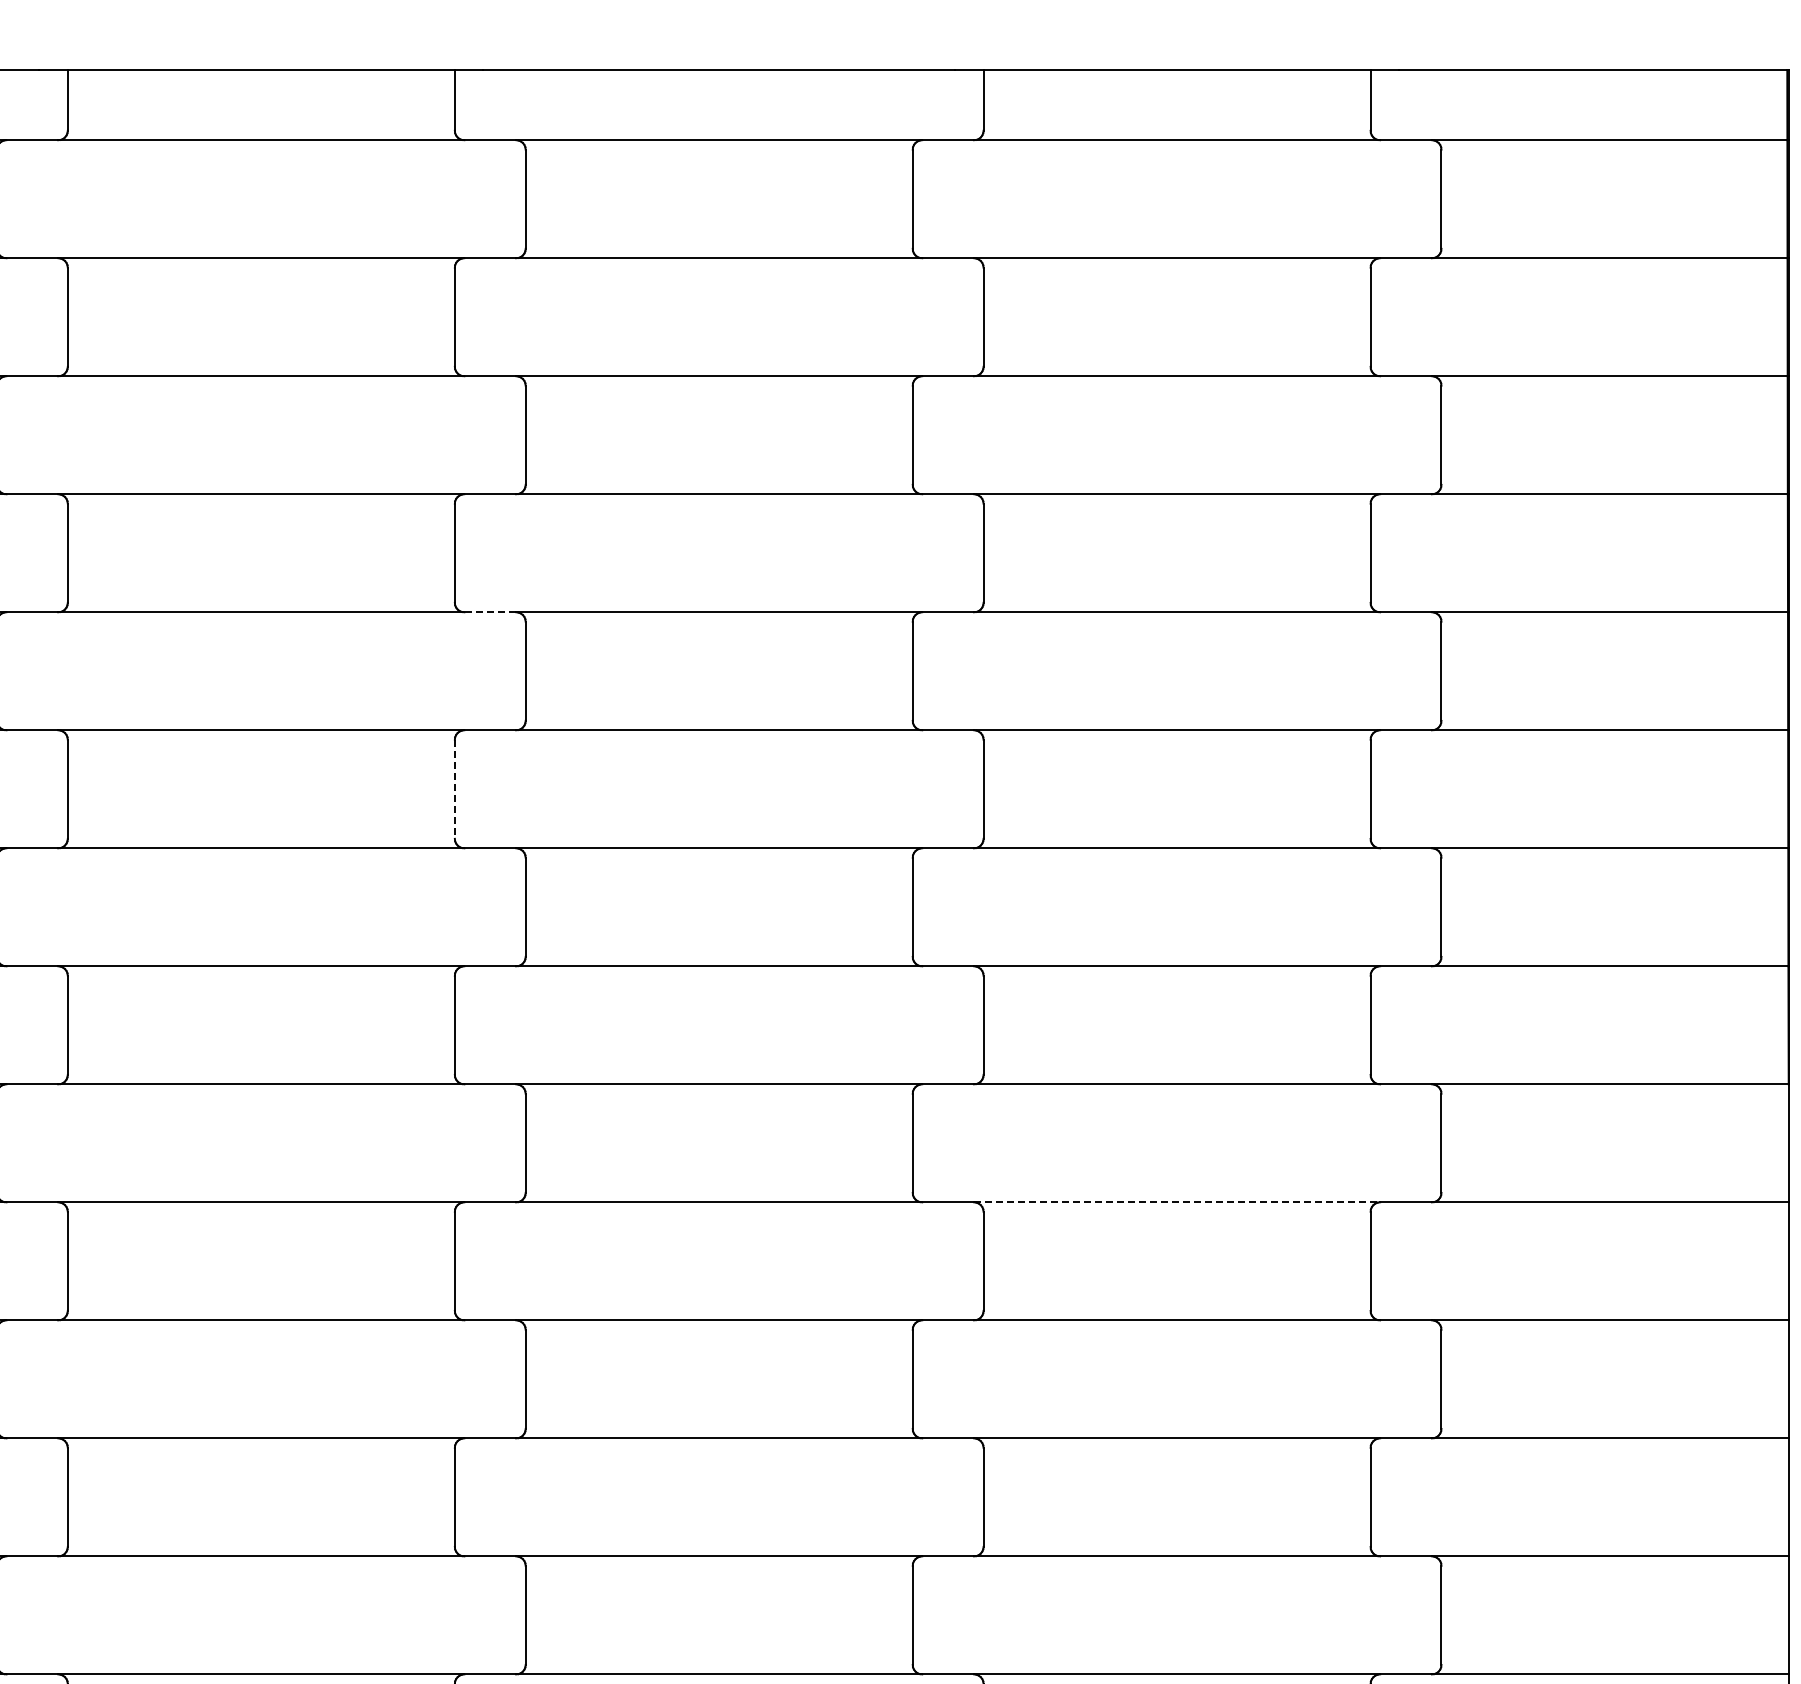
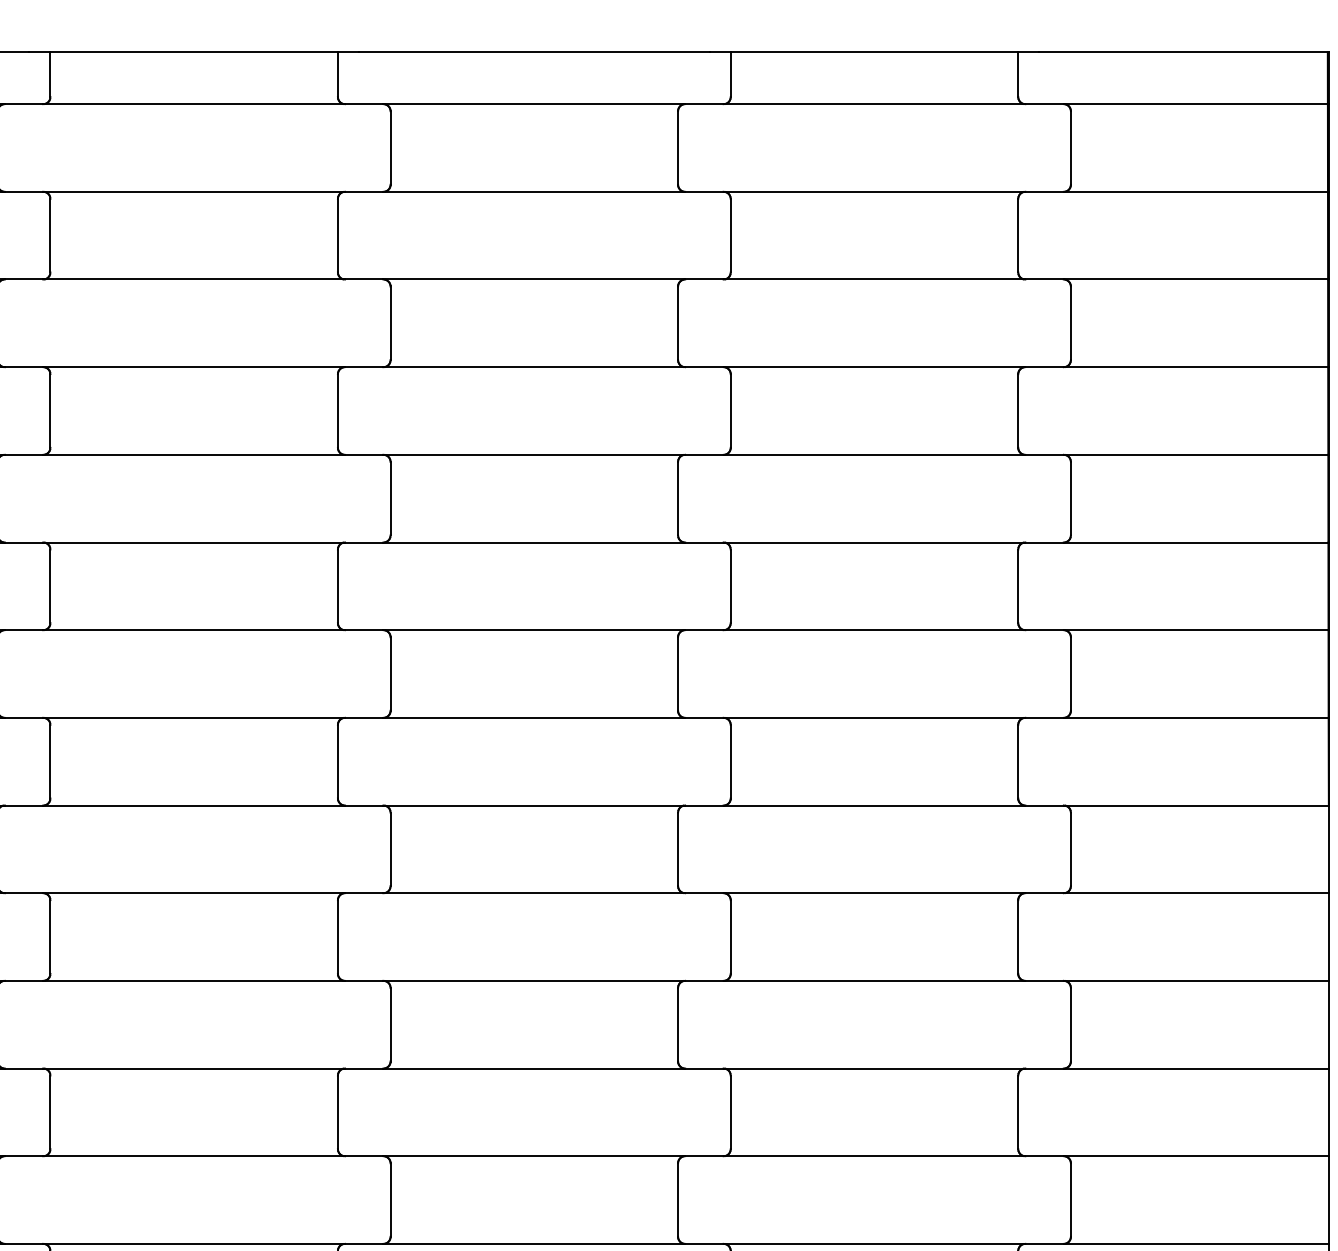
line: (490, 612) -> (364, 455), dashed -> solid
line: (454, 789) -> (337, 586), dashed -> solid
line: (1177, 1202) -> (874, 893), dashed -> solid

